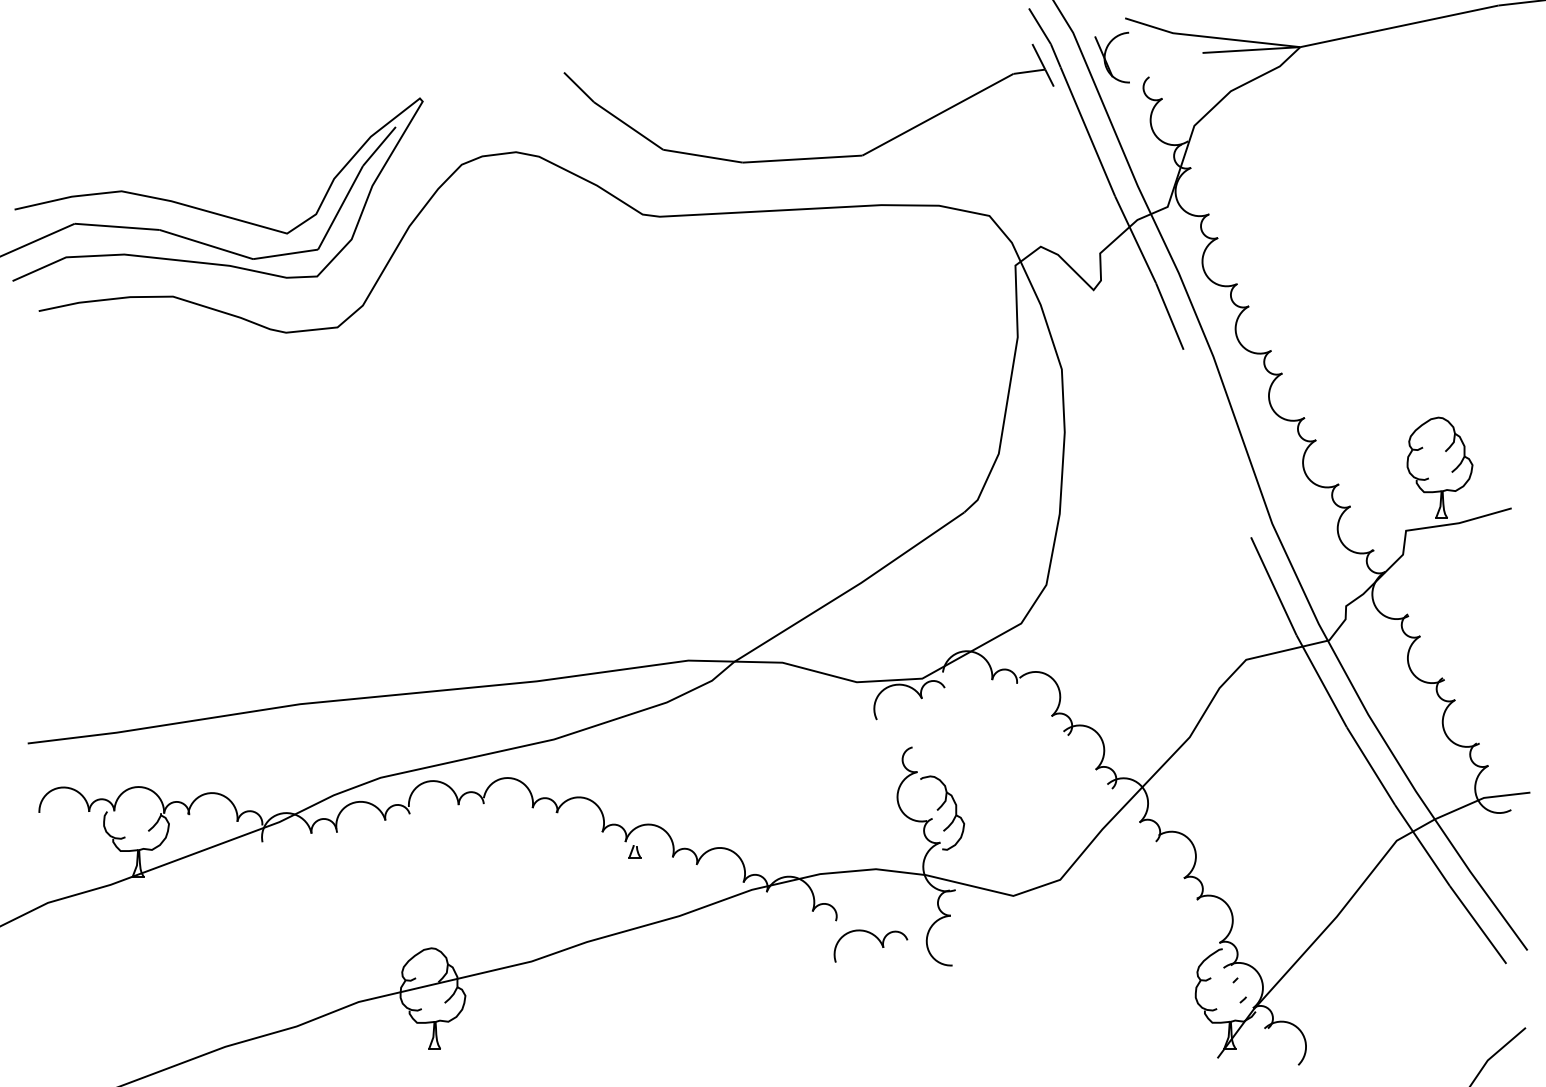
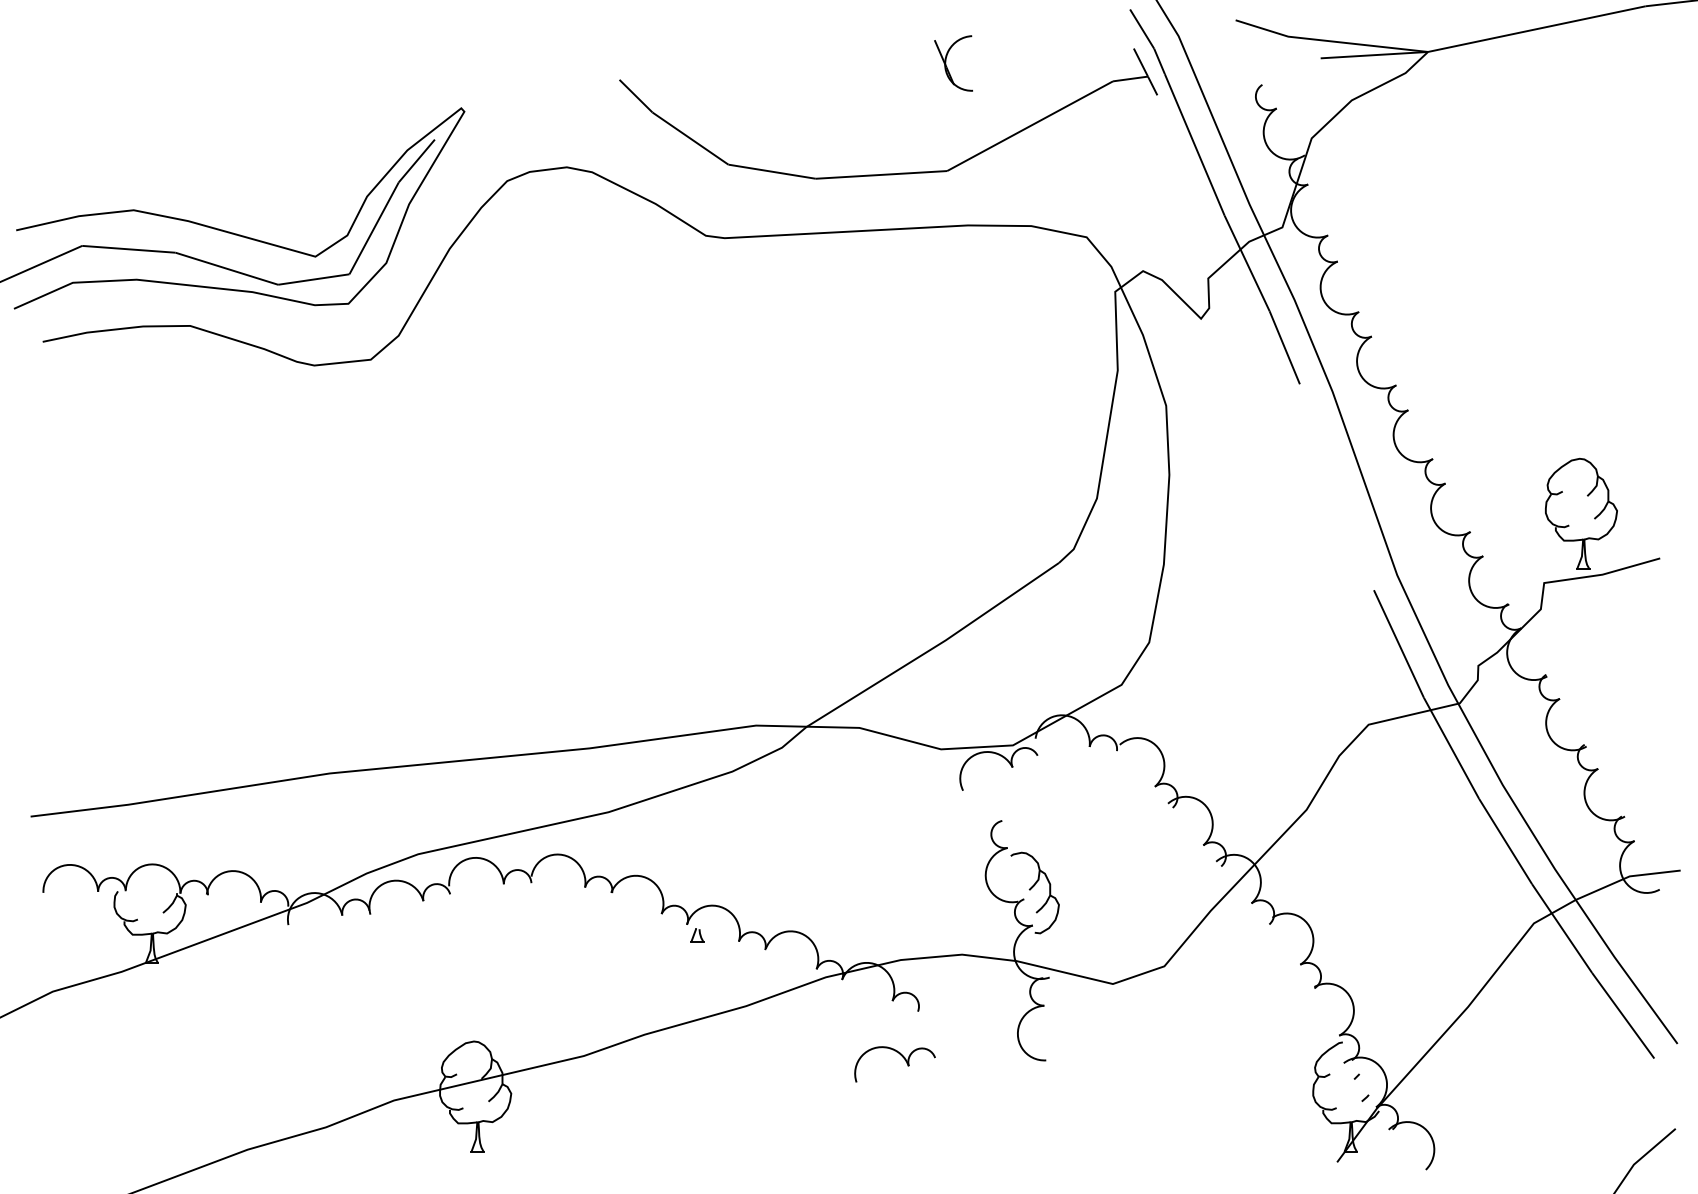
part: (1111, 57) -> (952, 63), moved
part: (876, 938) -> (901, 1056), moved

